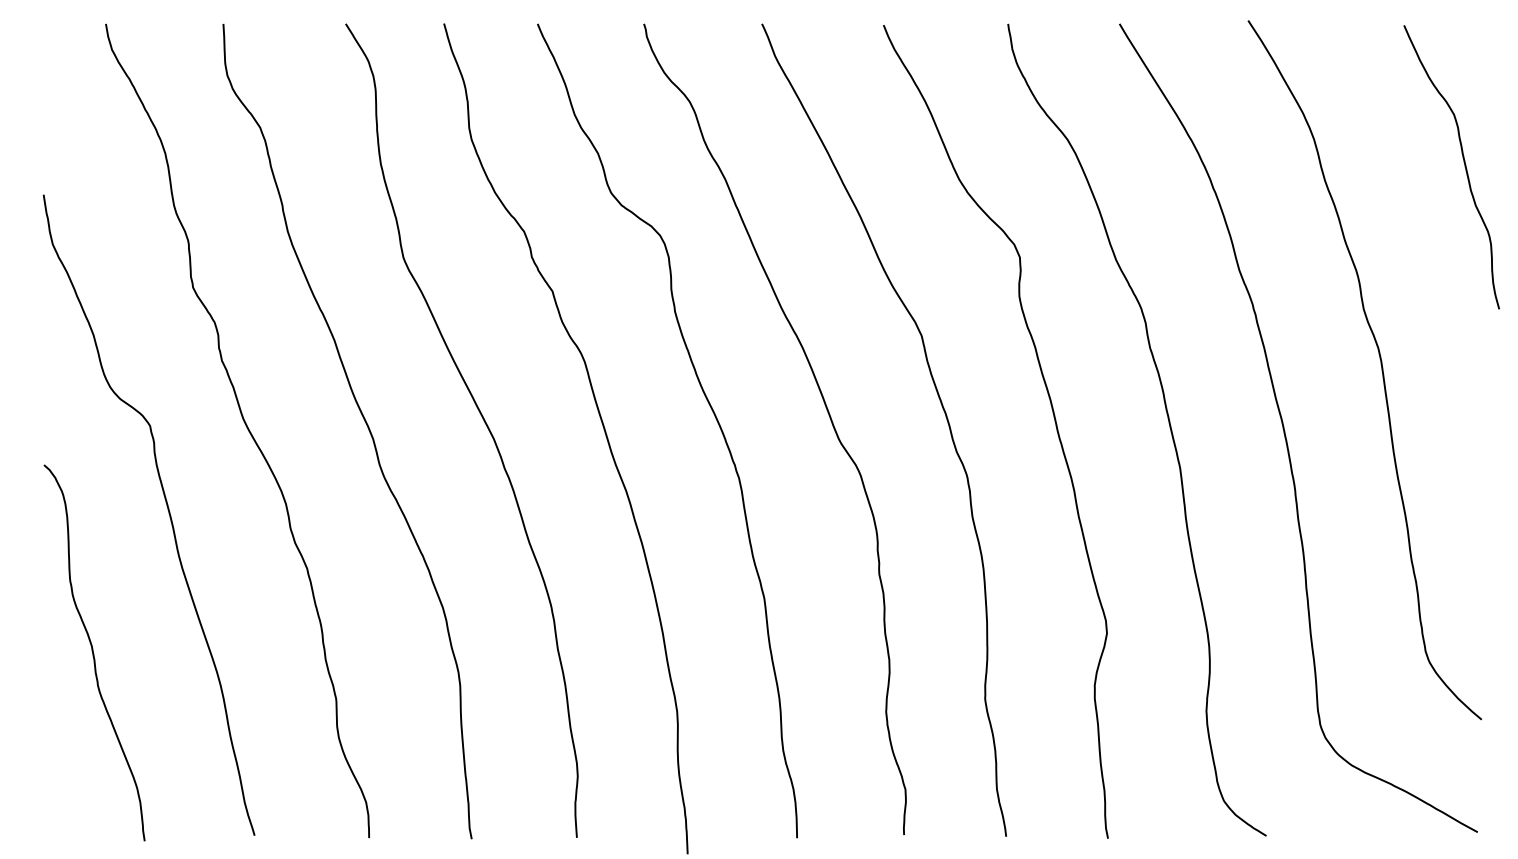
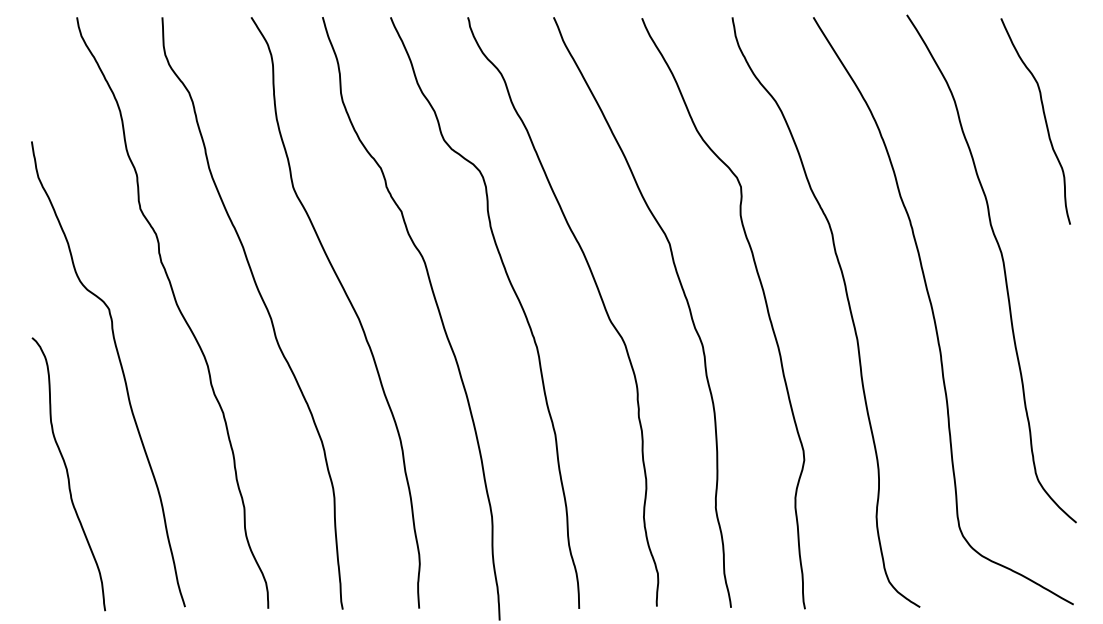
curve: (1463, 165) -> (1044, 120), moved

